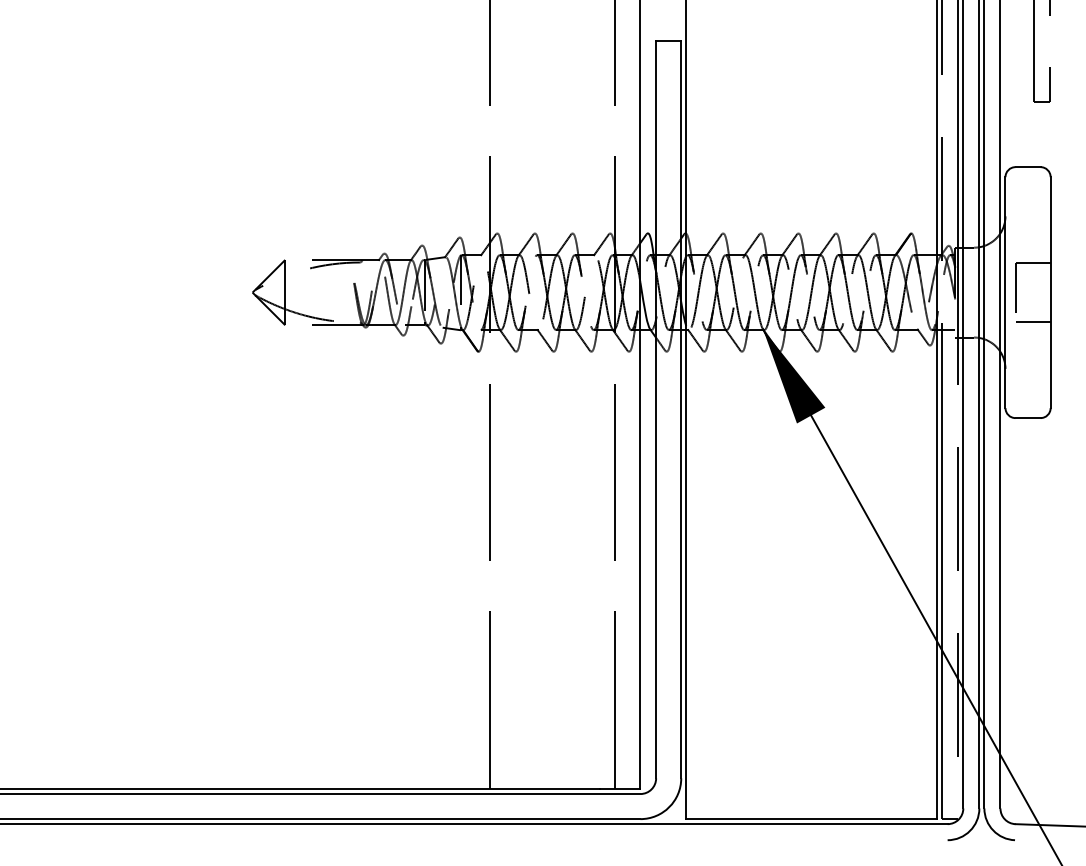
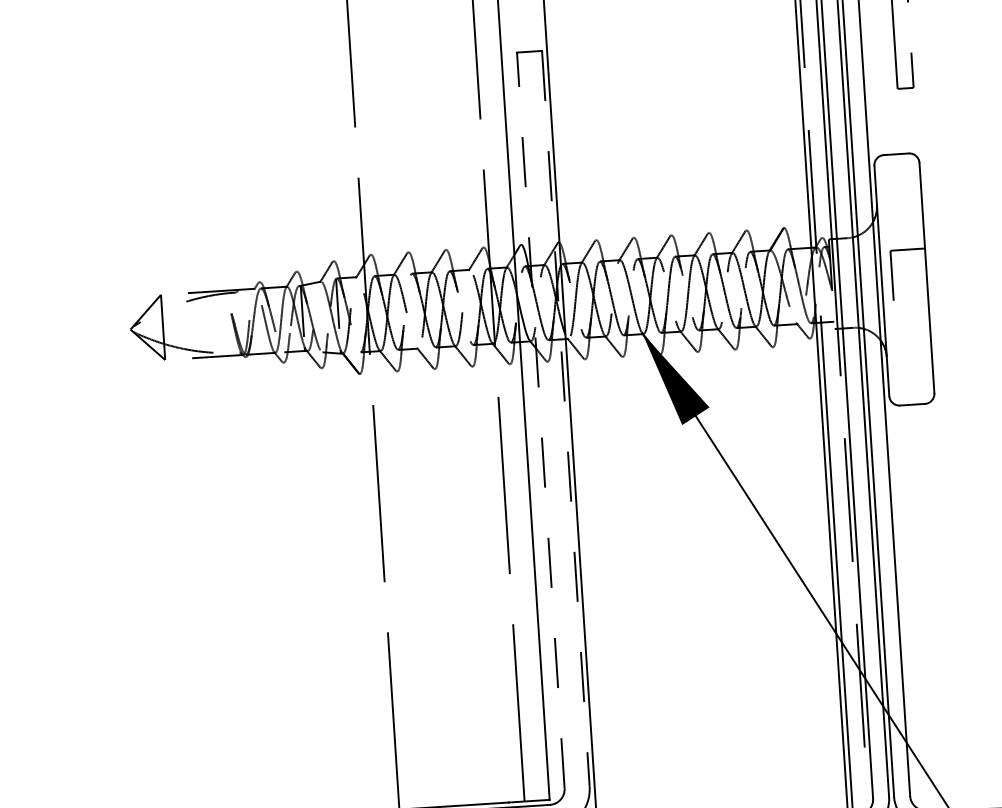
line: (1033, 322) -> (911, 308), removed
line: (656, 409) -> (541, 420), solid -> dashed
line: (681, 409) -> (566, 418), solid -> dashed

